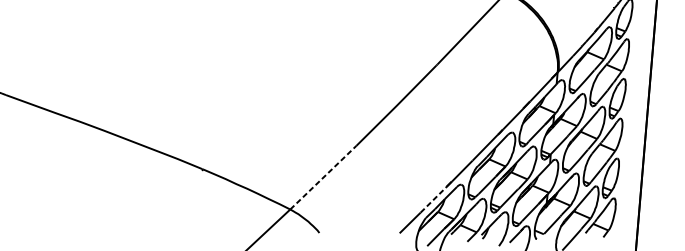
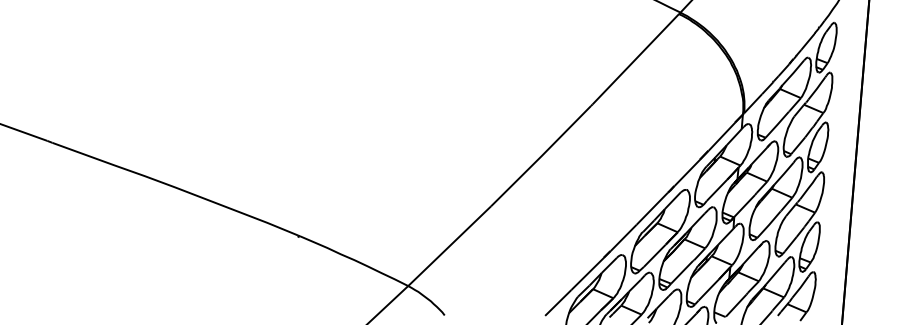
line: (323, 177) -> (449, 245), dashed -> solid
line: (433, 199) -> (587, 273), dashed -> solid

